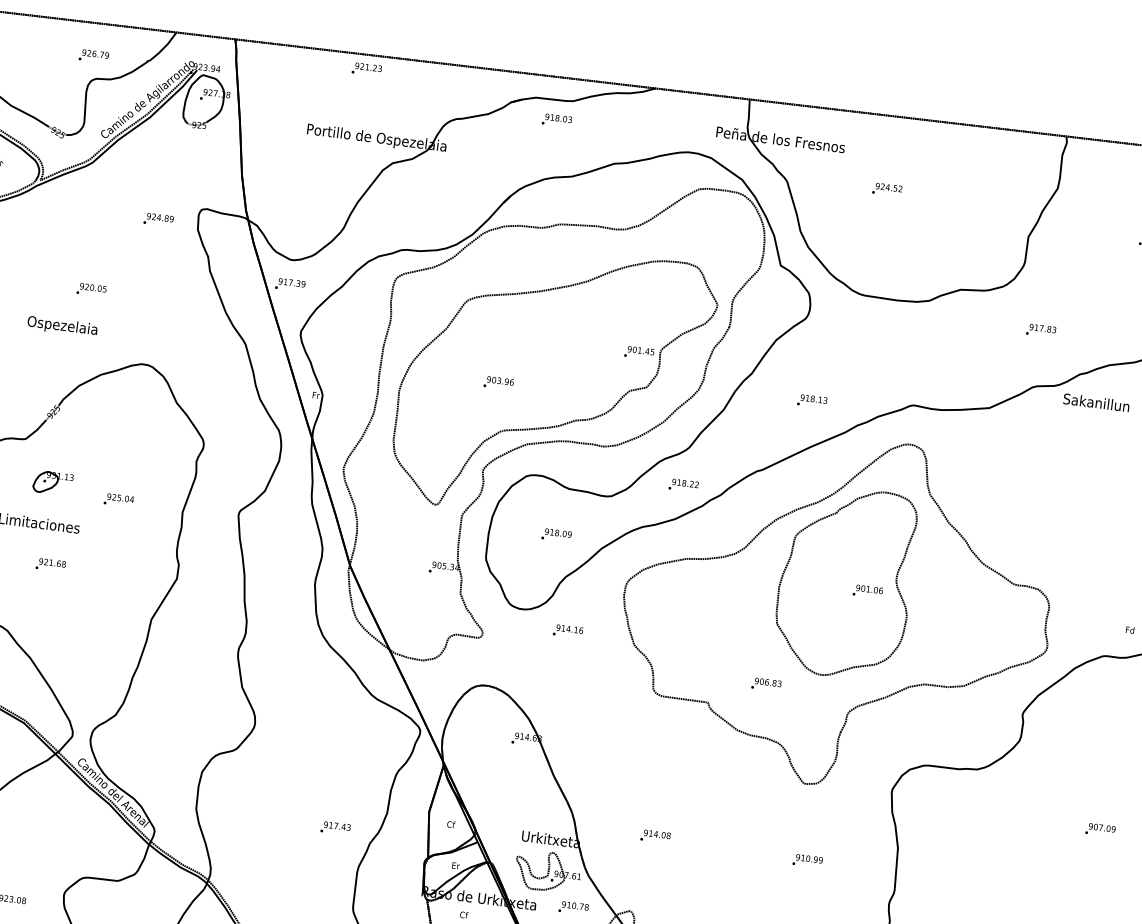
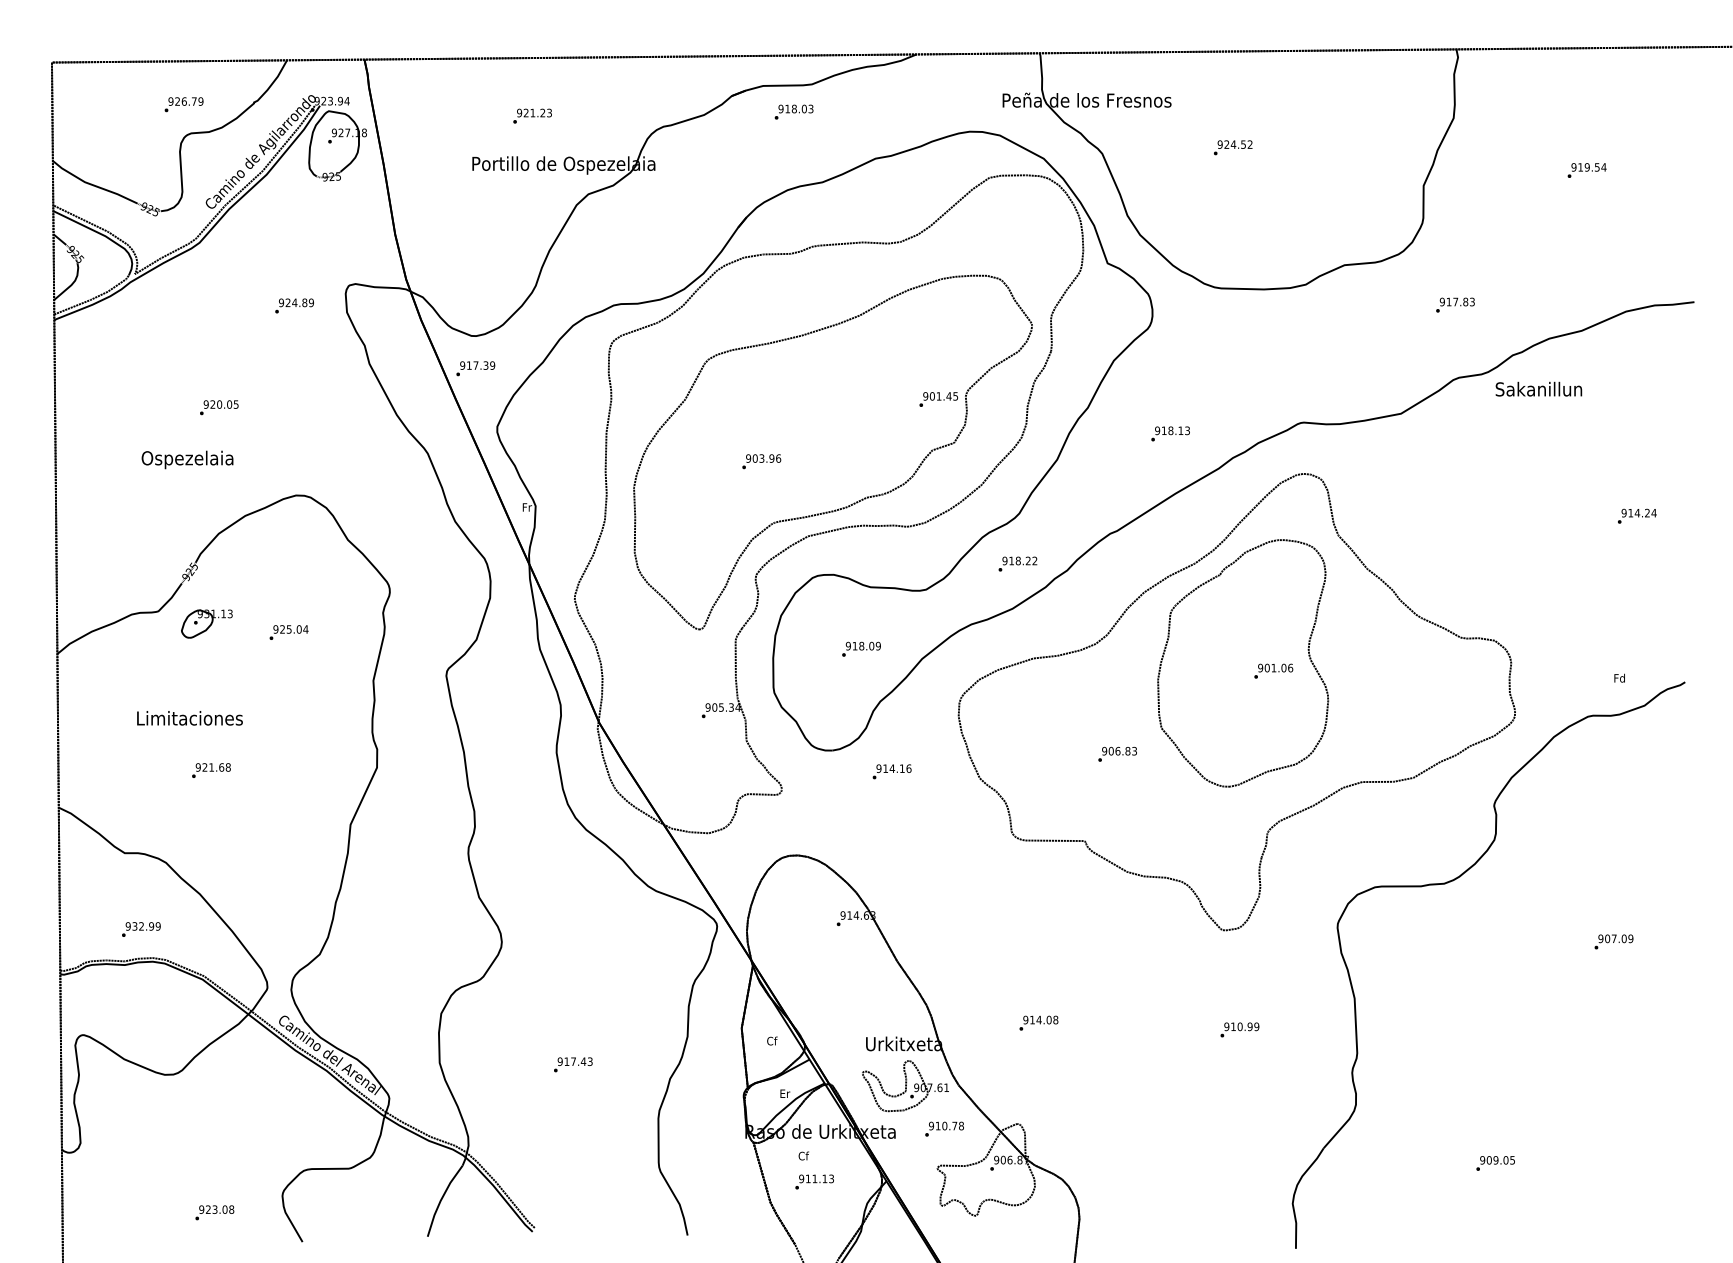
text: (366, 69) -> (532, 115), moved
part: (52, 482) -> (206, 623), moved
text: (118, 500) -> (288, 632), moved
text: (766, 684) -> (1117, 753), moved
text: (335, 828) -> (573, 1064), moved

